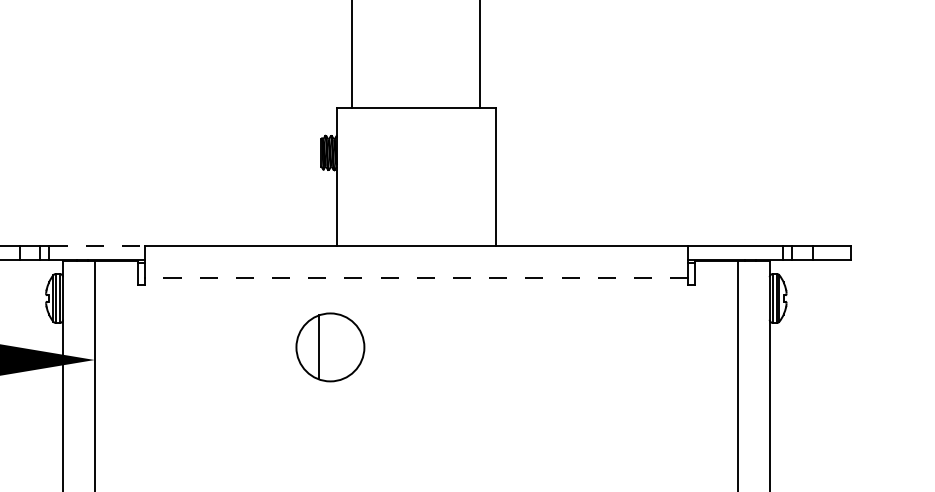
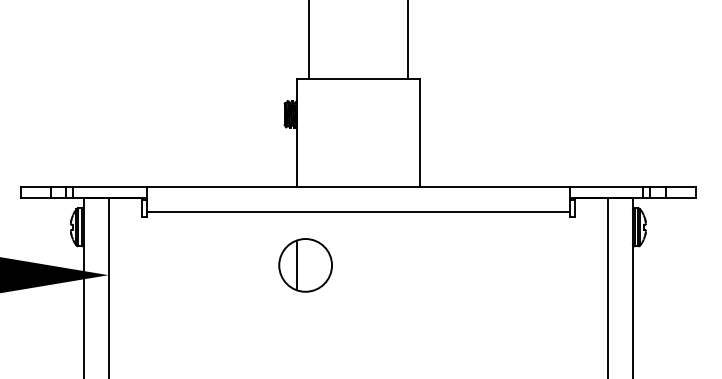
line: (97, 246) -> (110, 187), dashed -> solid
line: (416, 278) -> (358, 211), dashed -> solid
part: (330, 347) -> (305, 265), moved

